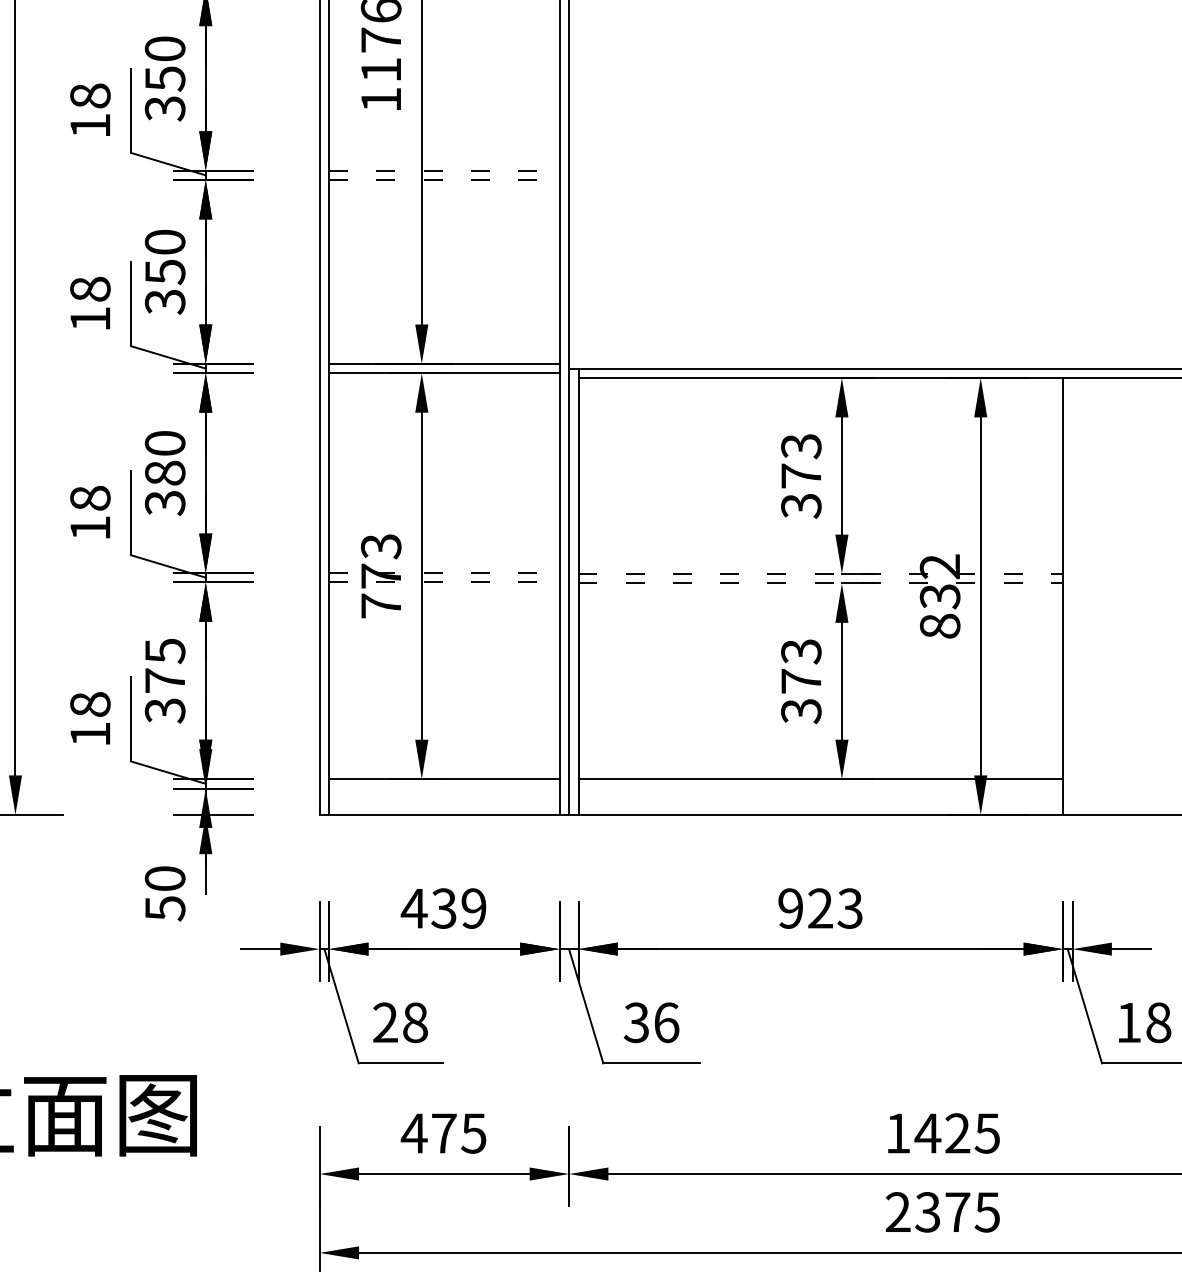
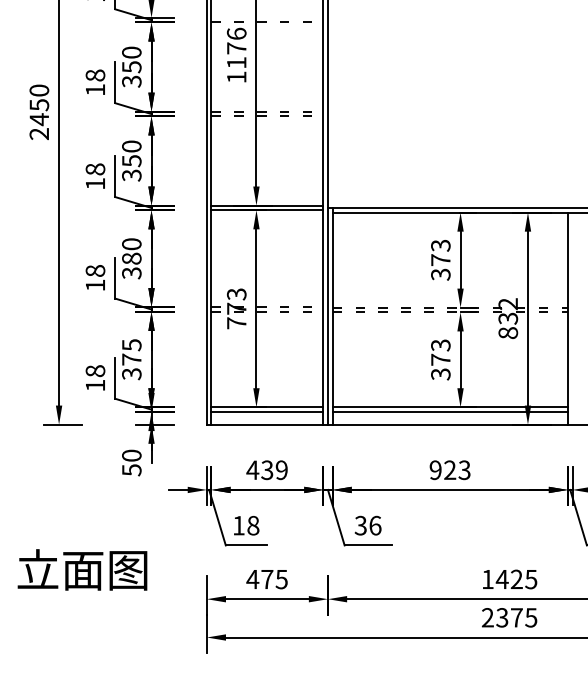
line: (444, 787) -> (267, 411), added
line: (819, 787) -> (449, 411), added
text: (384, 1022) -> (238, 525), 28 -> 18

